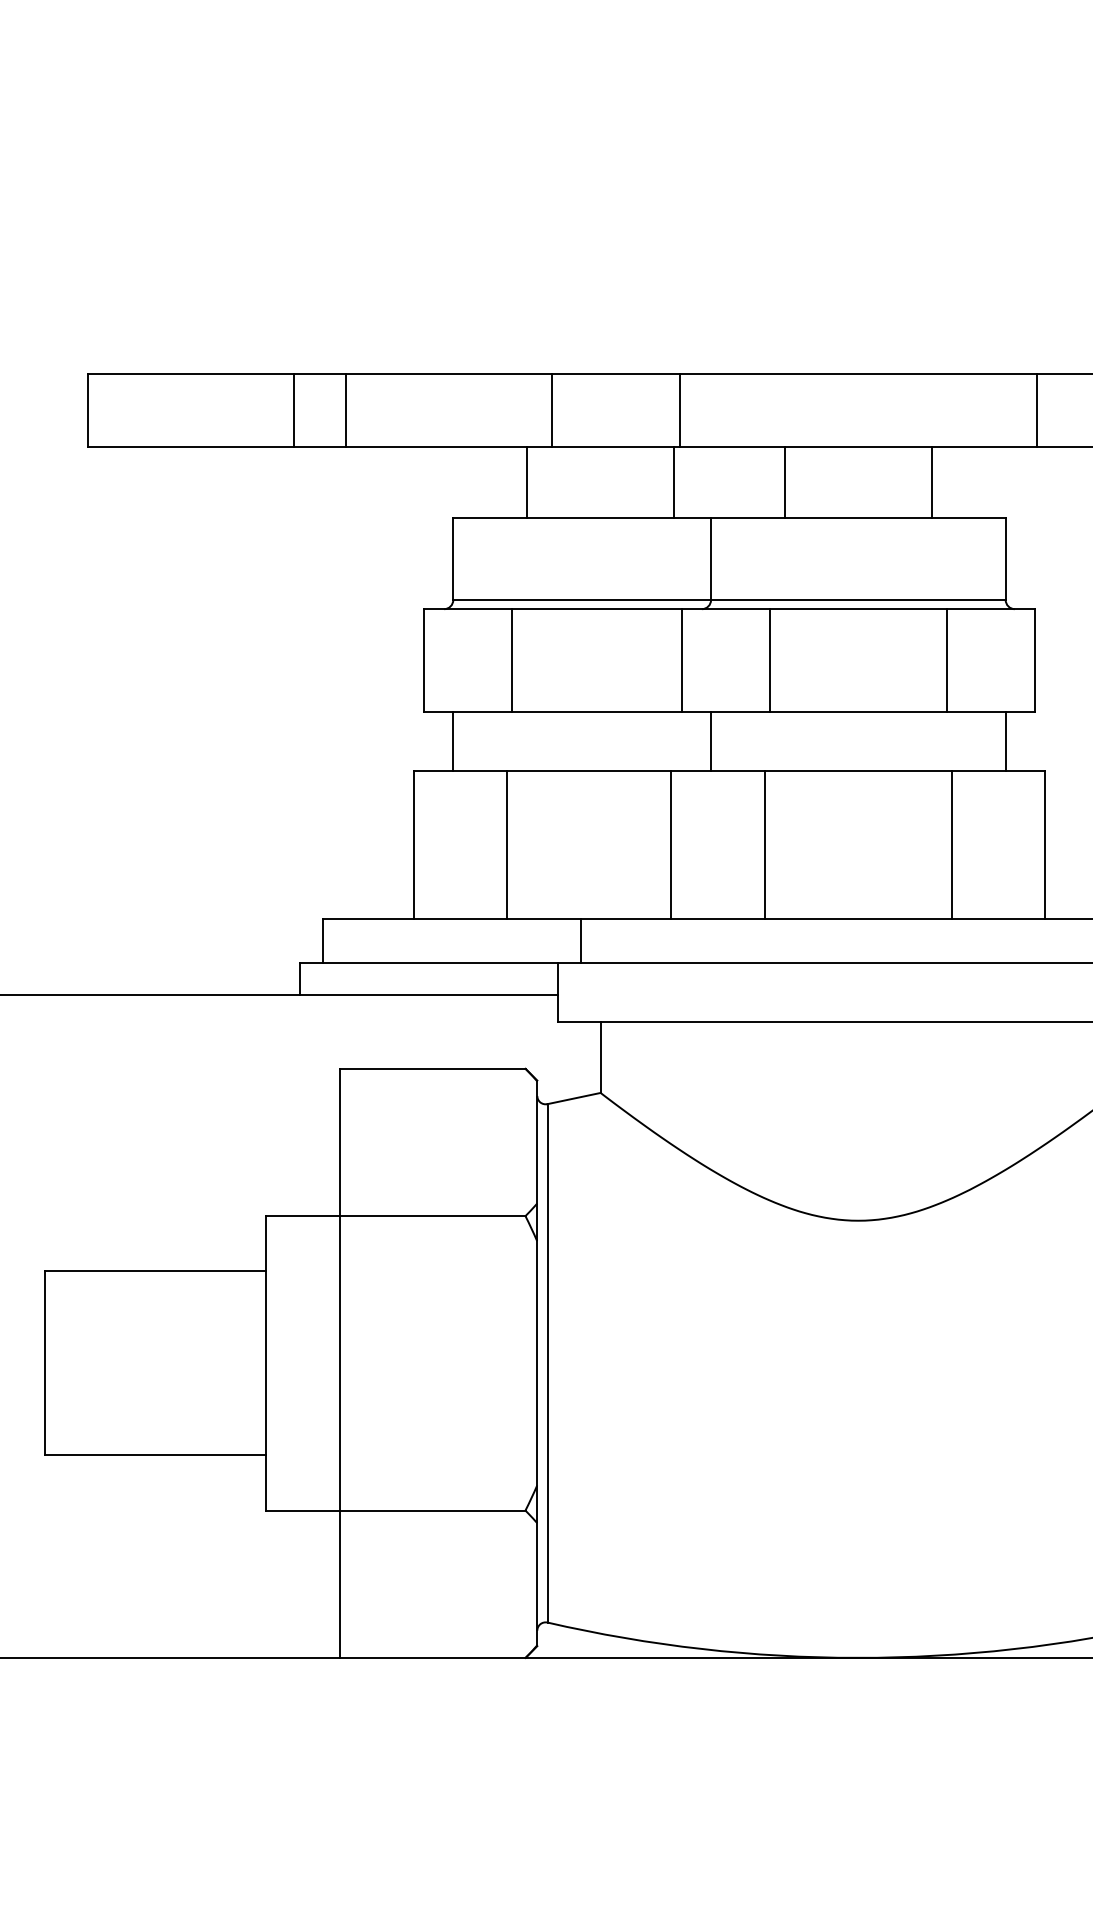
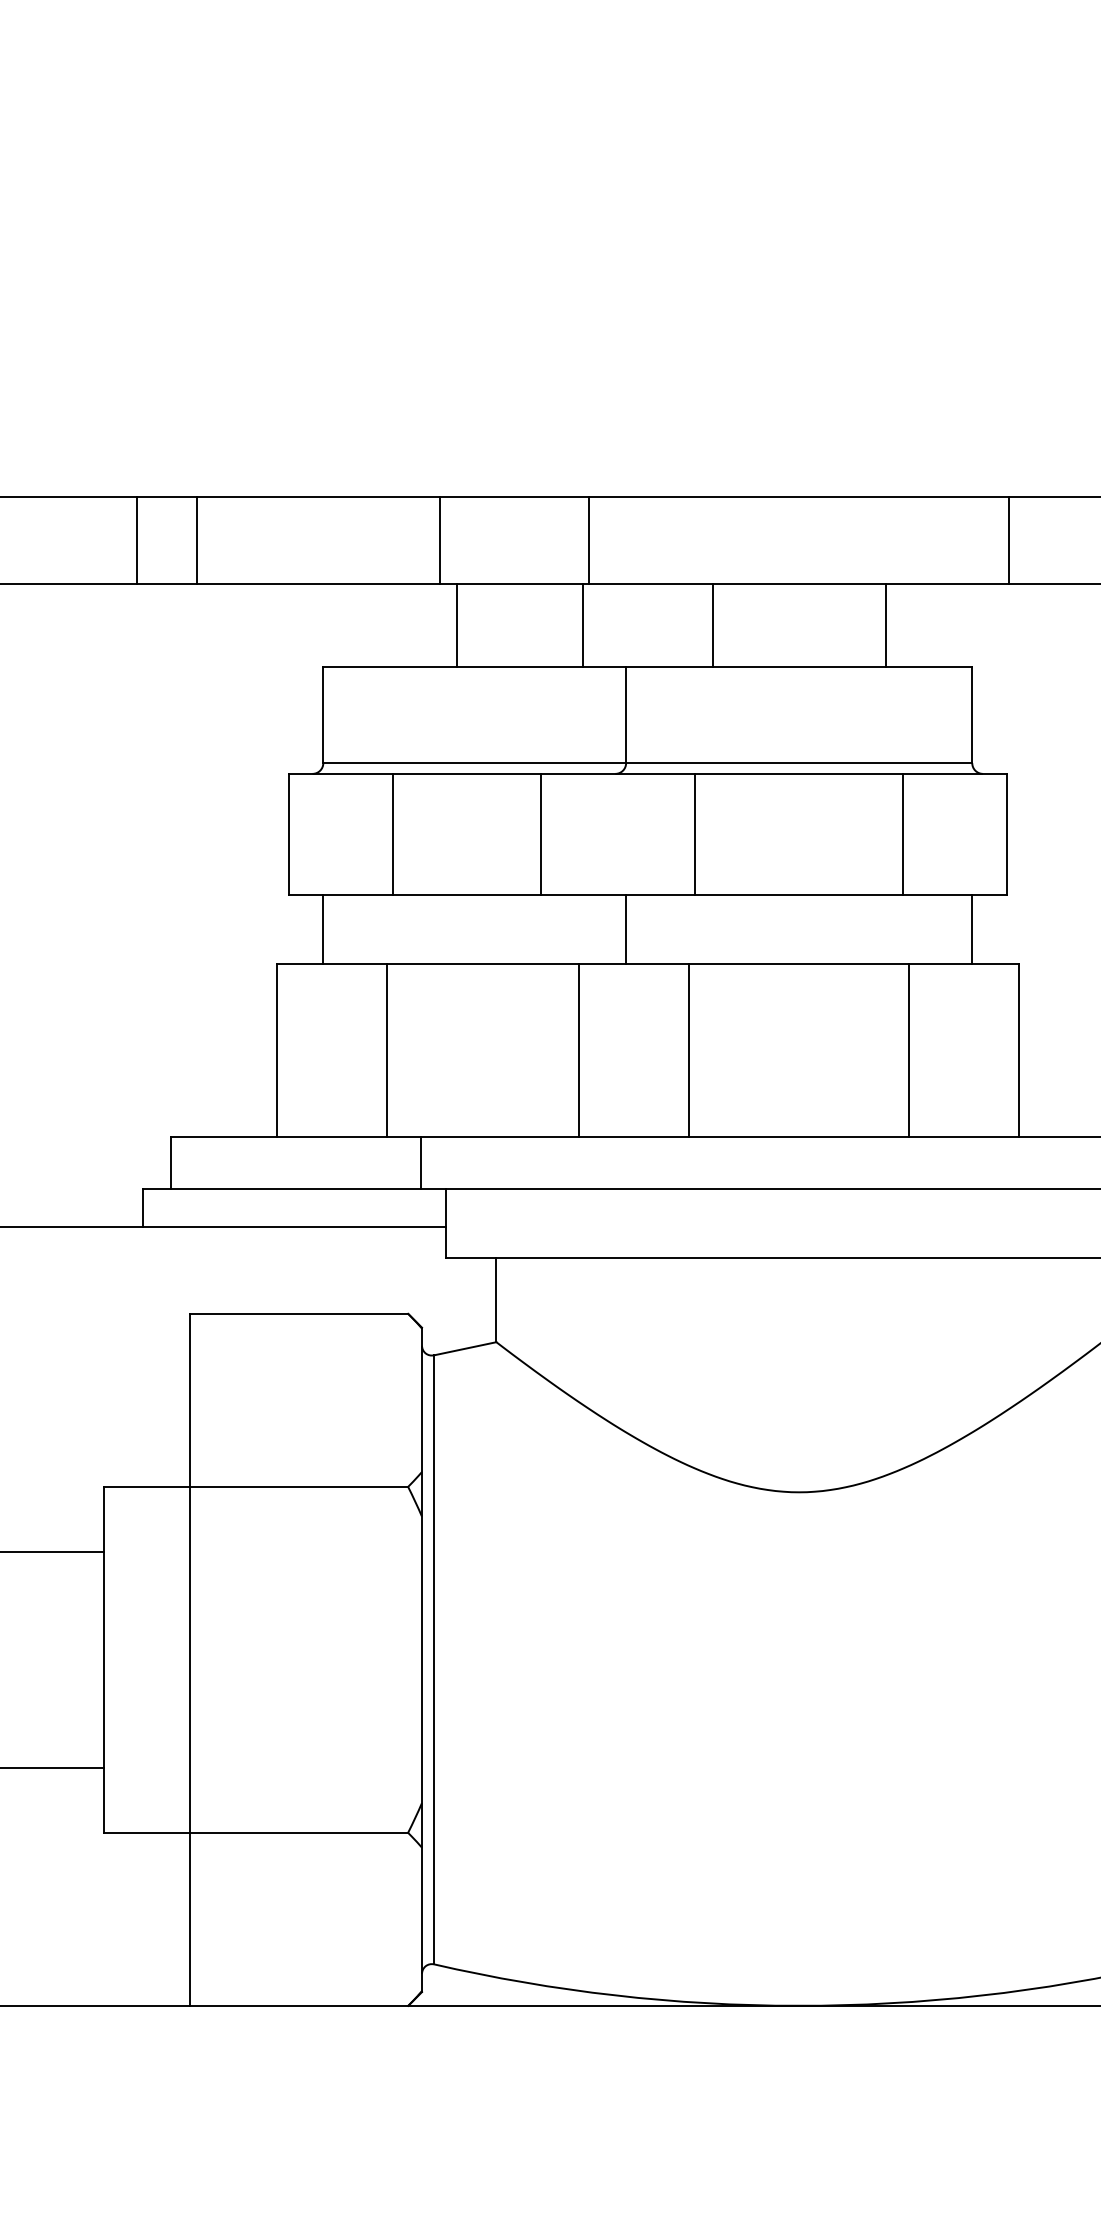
line: (527, 482) -> (457, 625), moved
line: (681, 660) -> (540, 834), moved
line: (581, 940) -> (421, 1163), moved

